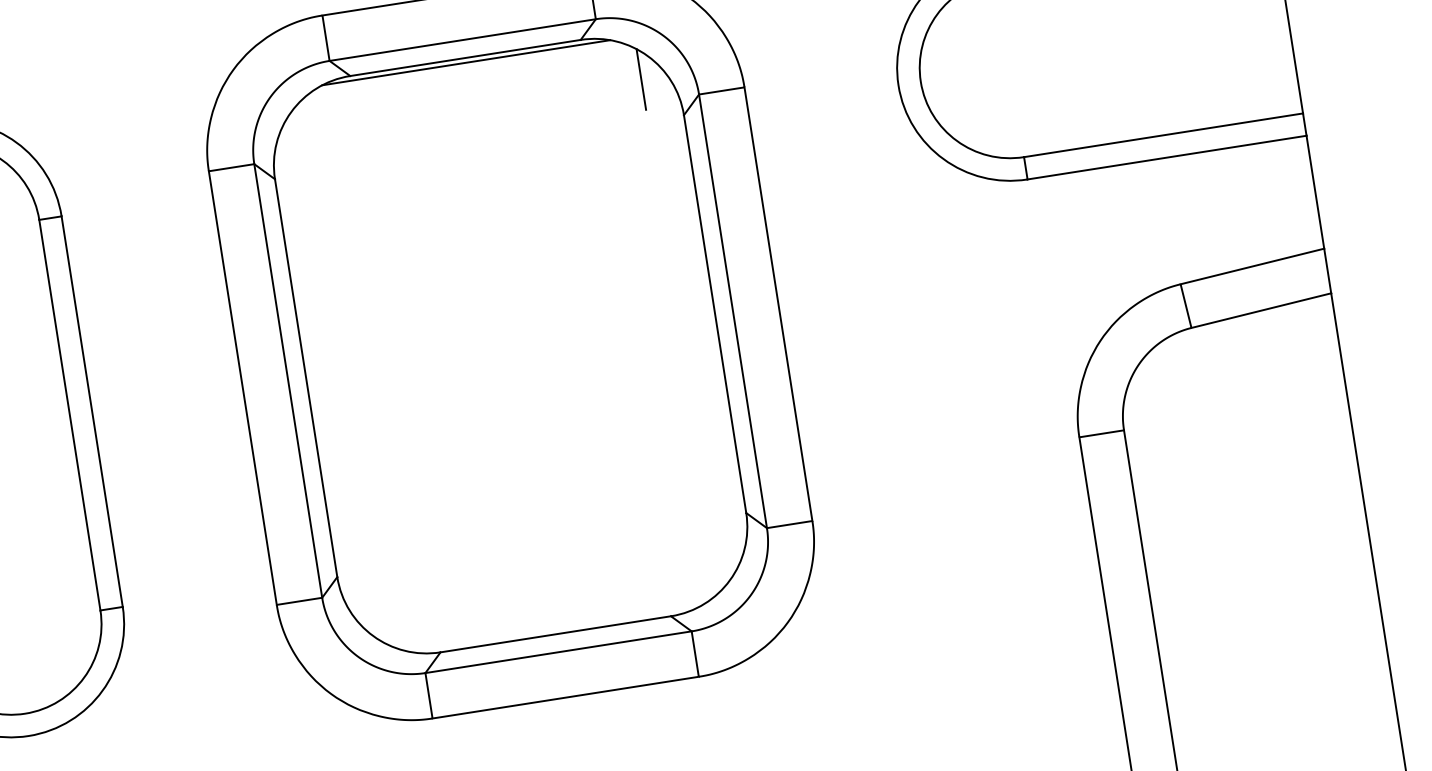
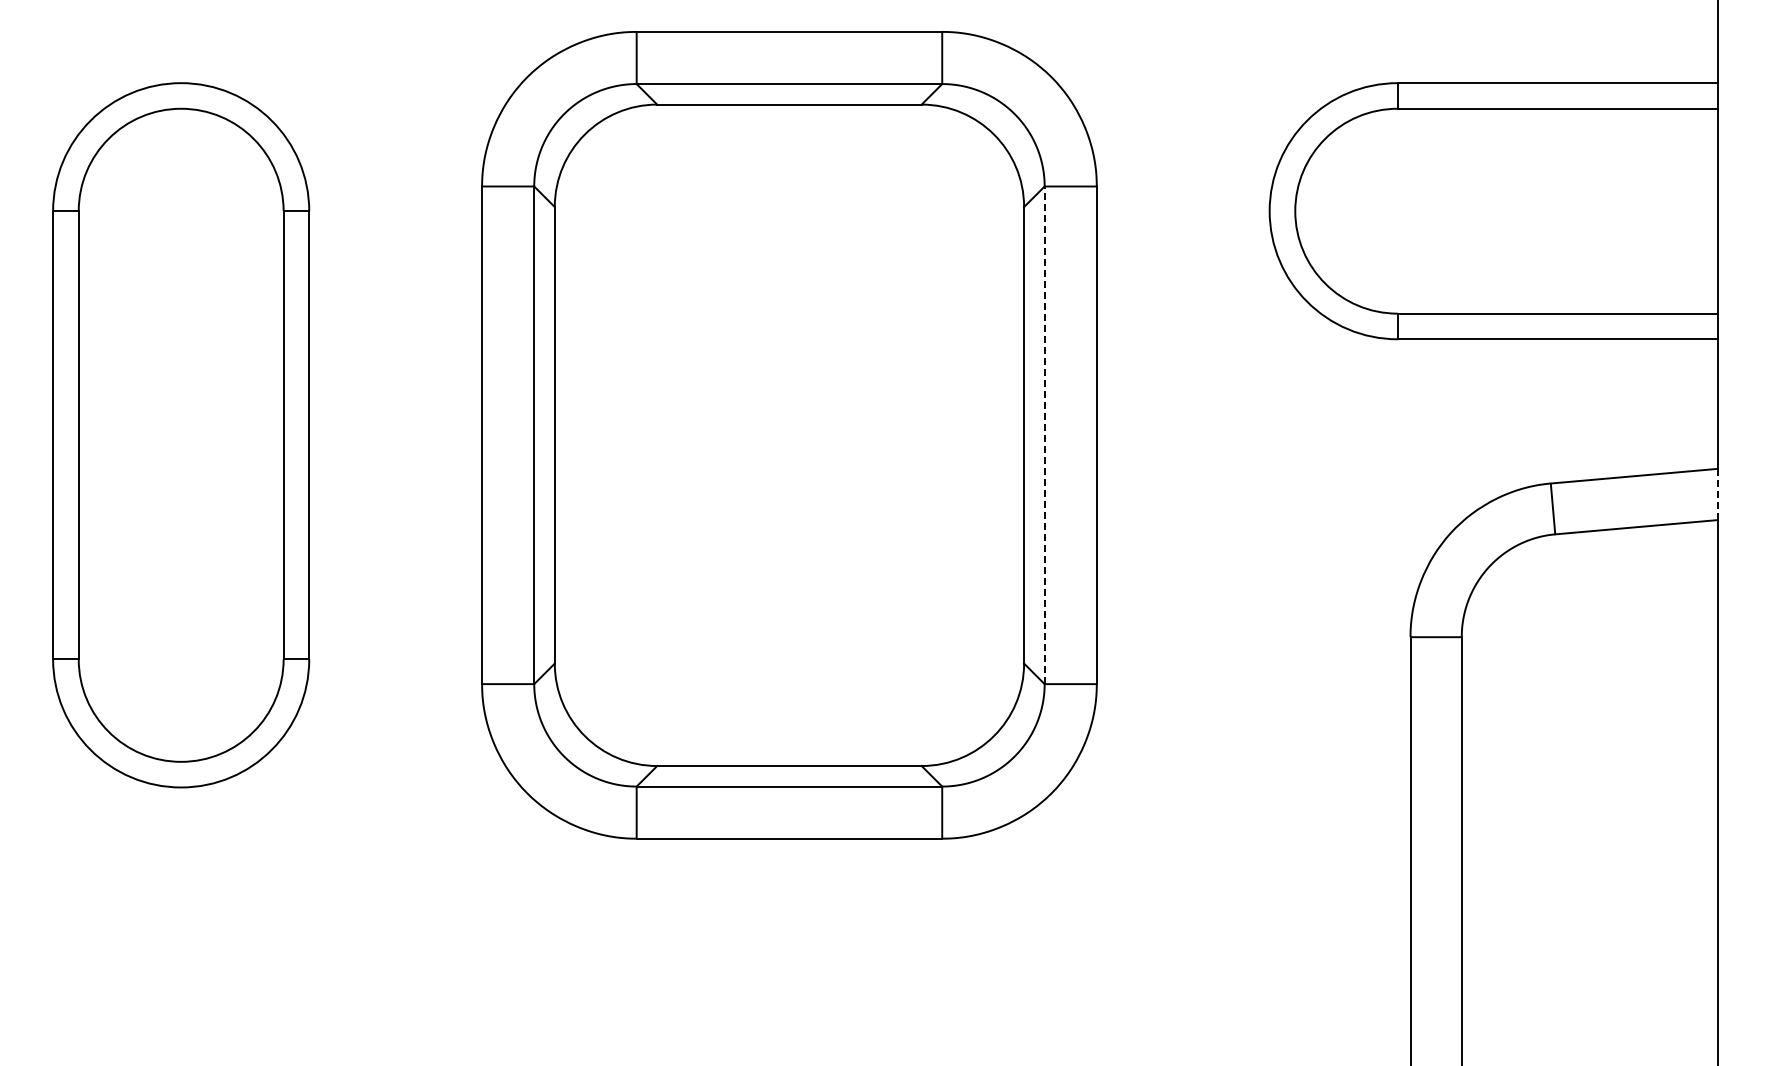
line: (466, 63) -> (789, 110), removed
line: (641, 79) -> (982, 159), removed
line: (1327, 271) -> (1717, 494), solid -> dashed
line: (732, 311) -> (1044, 435), solid -> dashed

